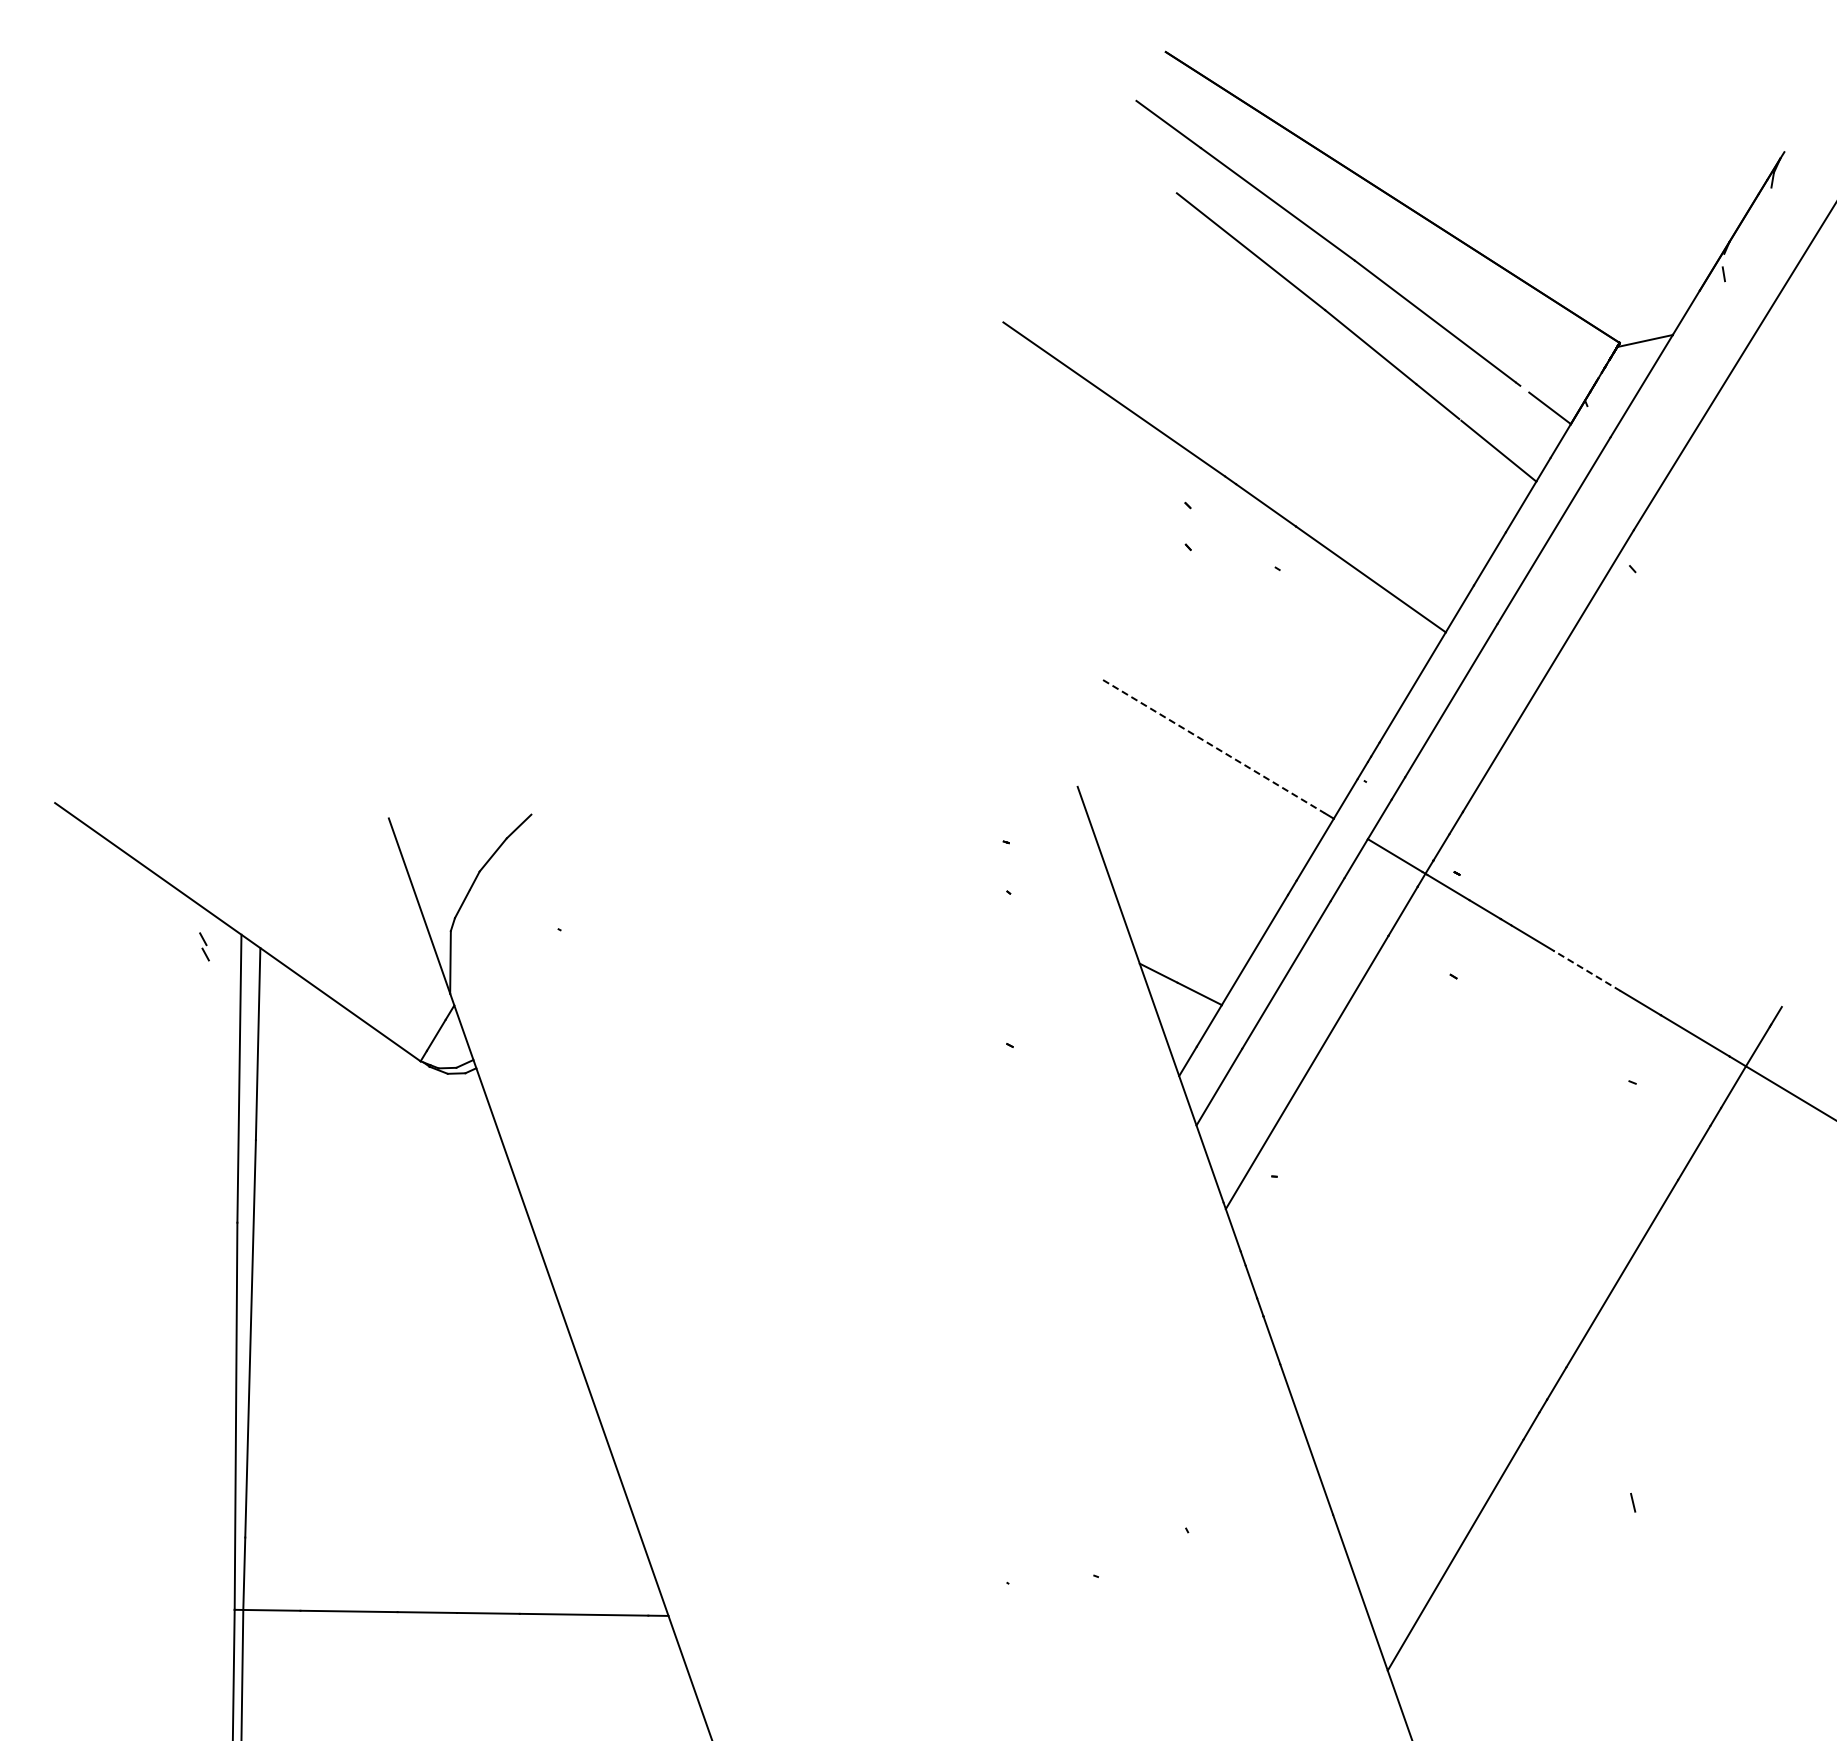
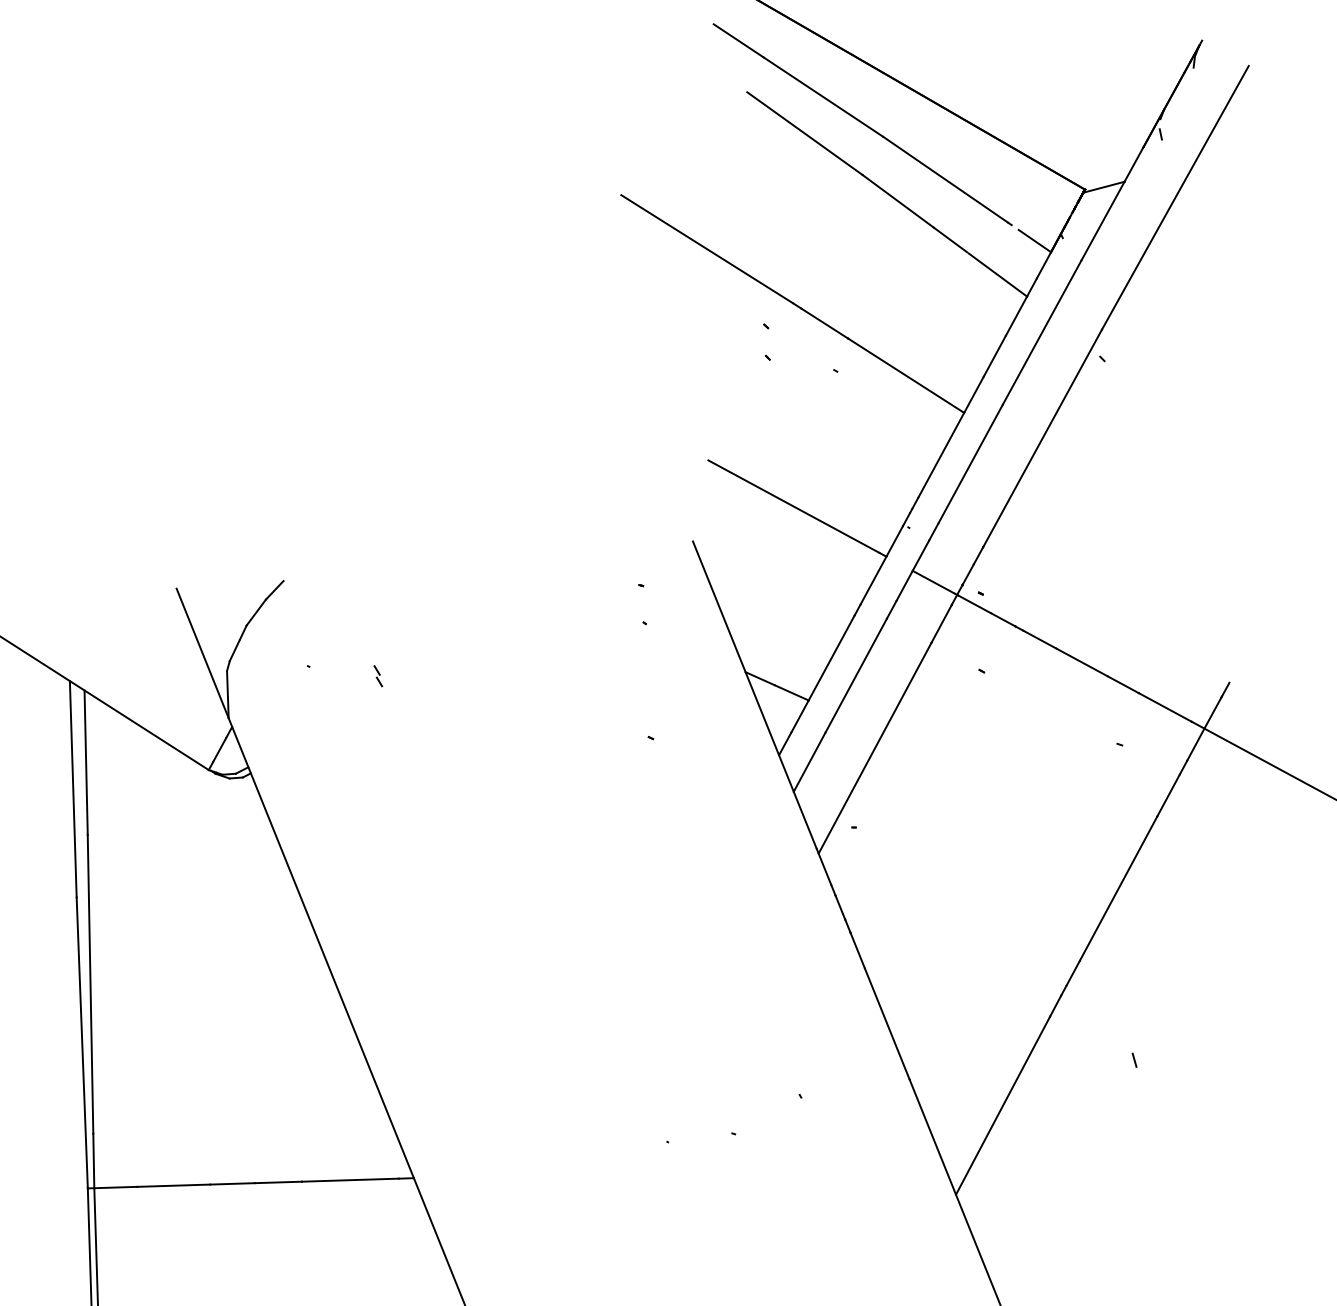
line: (1214, 746) -> (794, 506), dashed -> solid
part: (204, 946) -> (378, 675), moved
line: (1586, 970) -> (1081, 662), dashed -> solid

